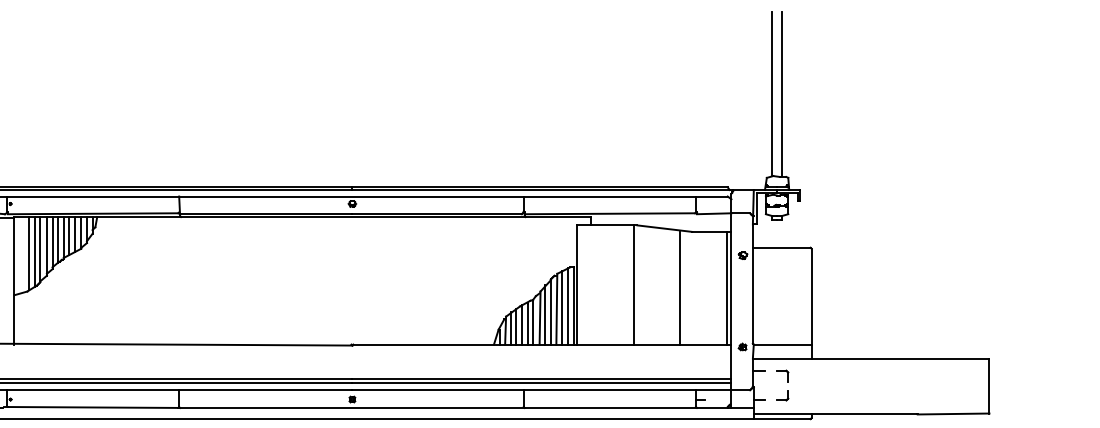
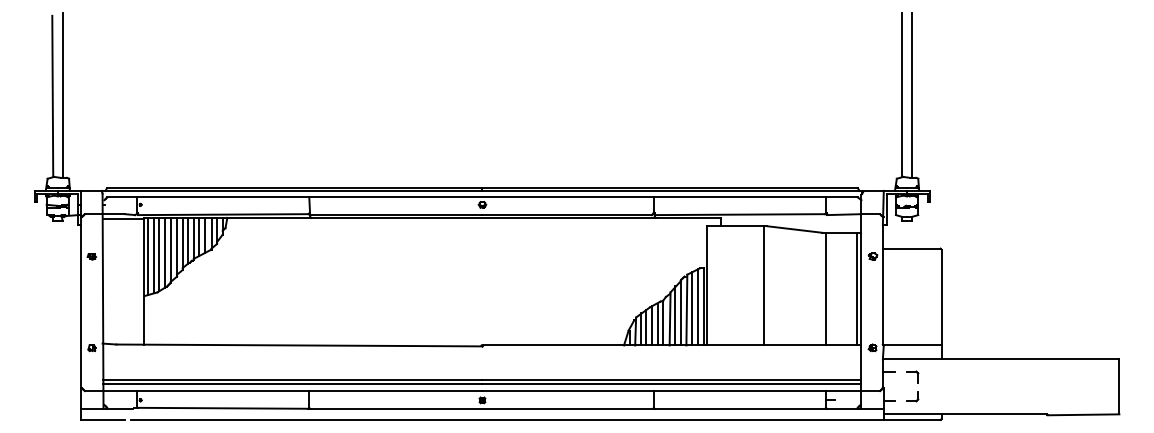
line: (23, 254) -> (153, 255), added
line: (18, 255) -> (148, 256), added
line: (680, 287) -> (826, 288), moved

